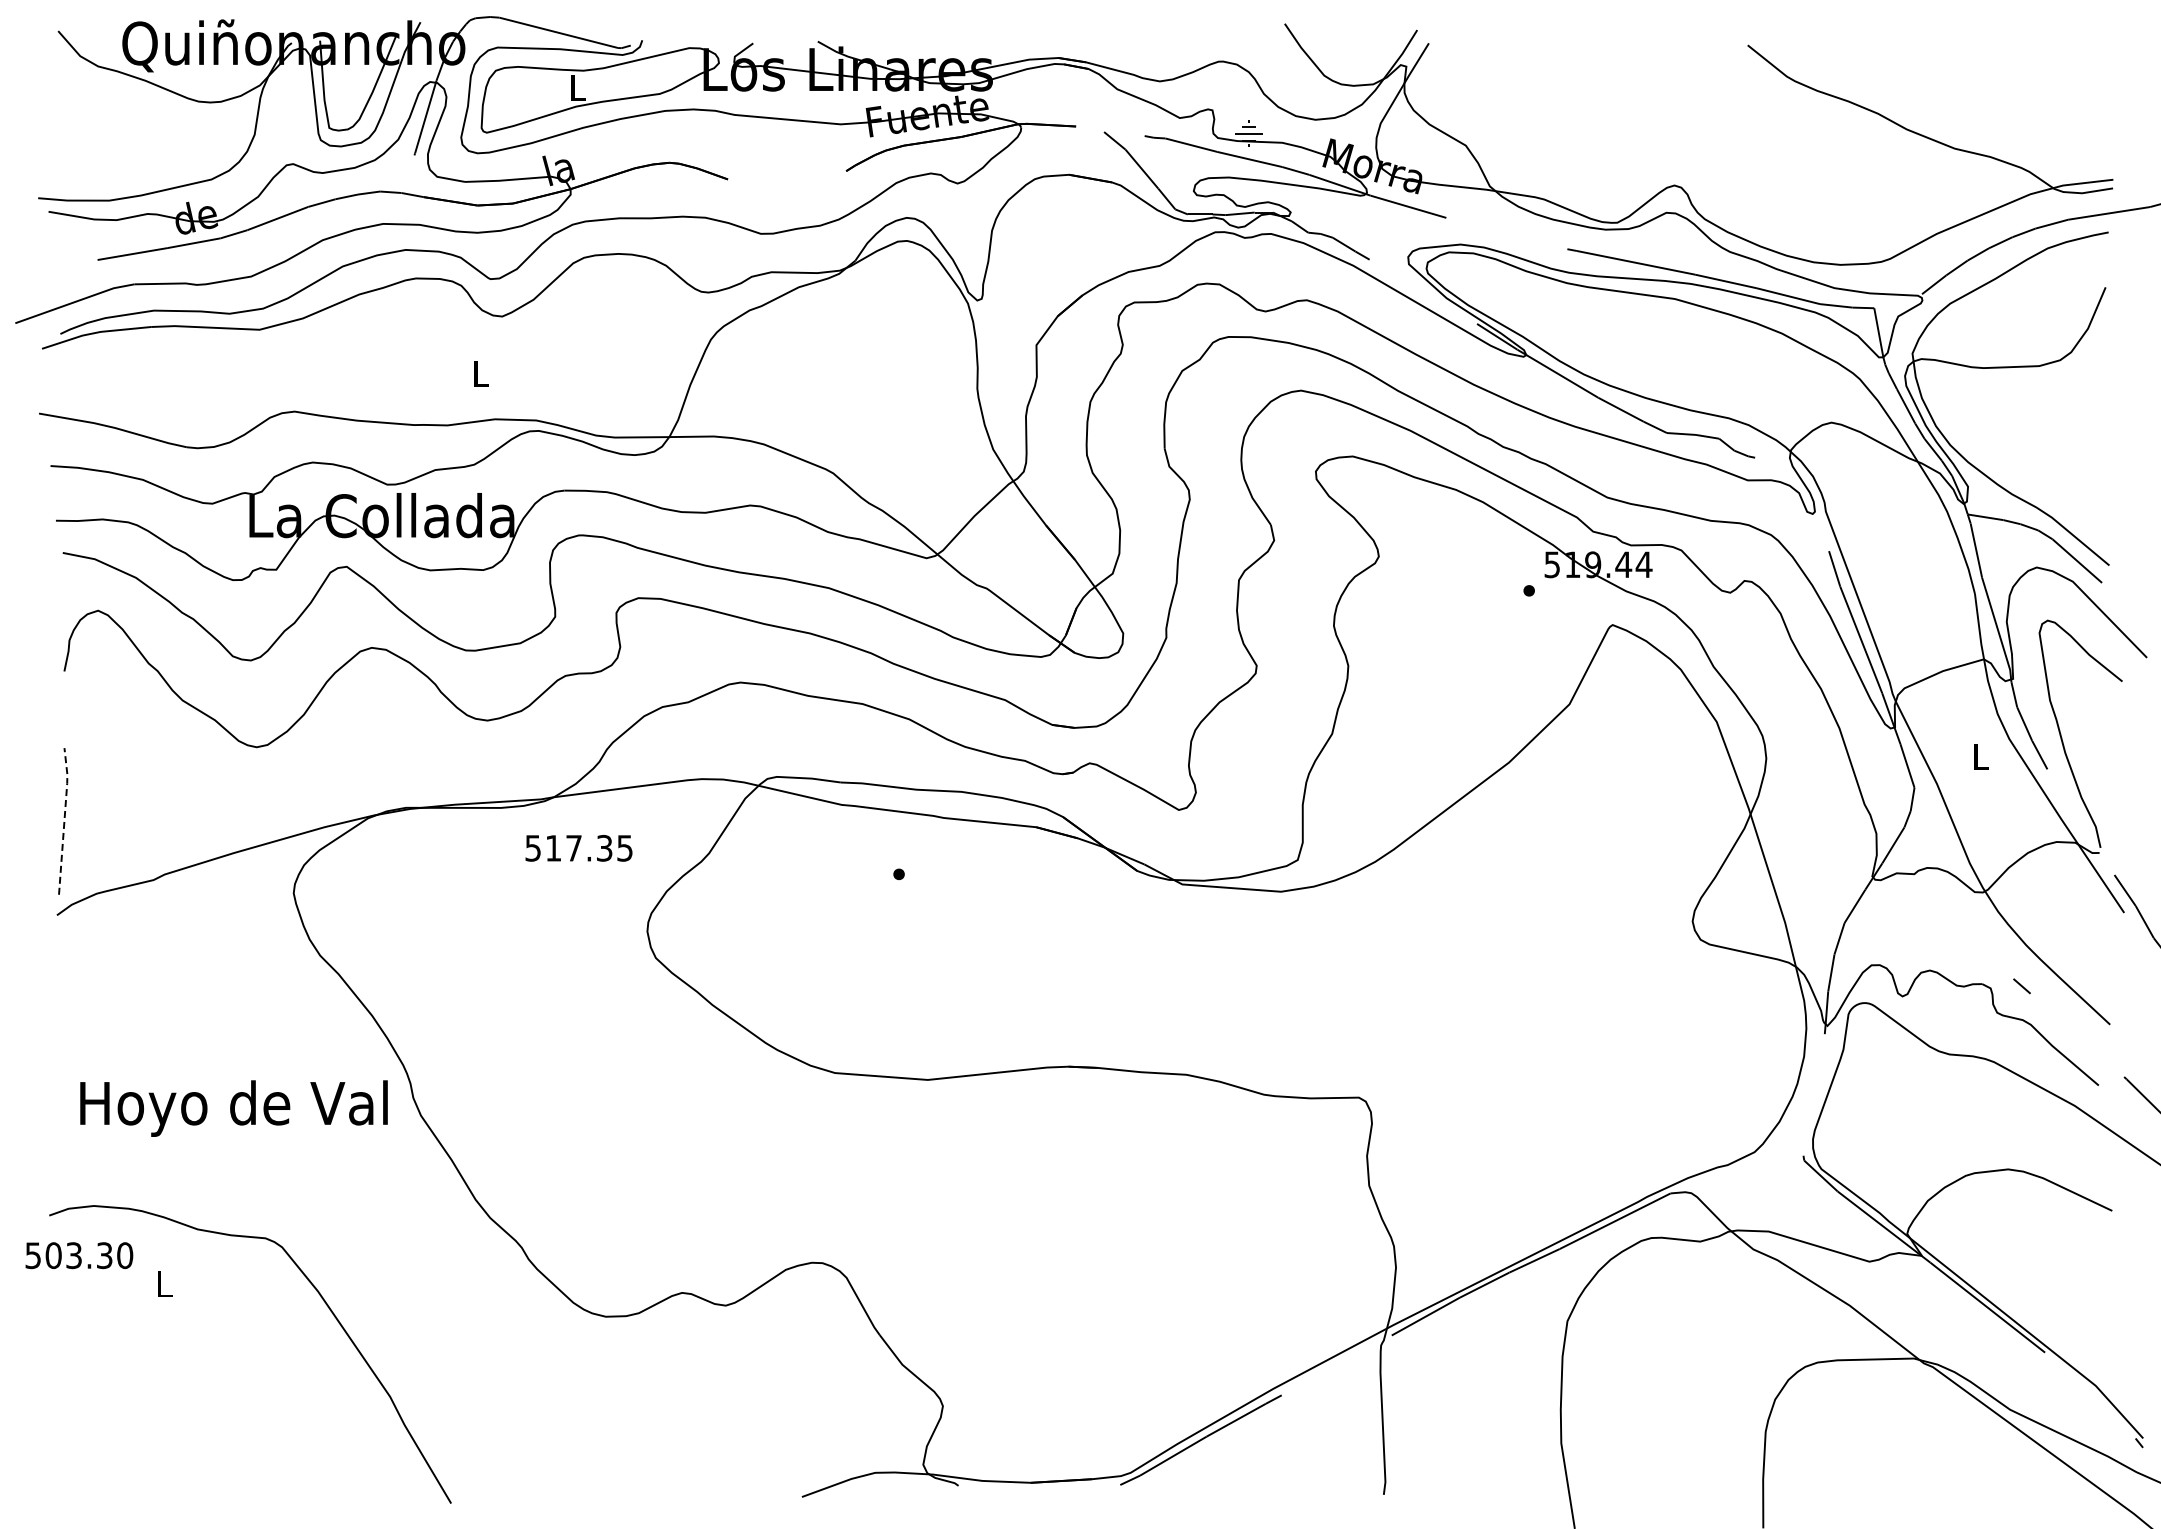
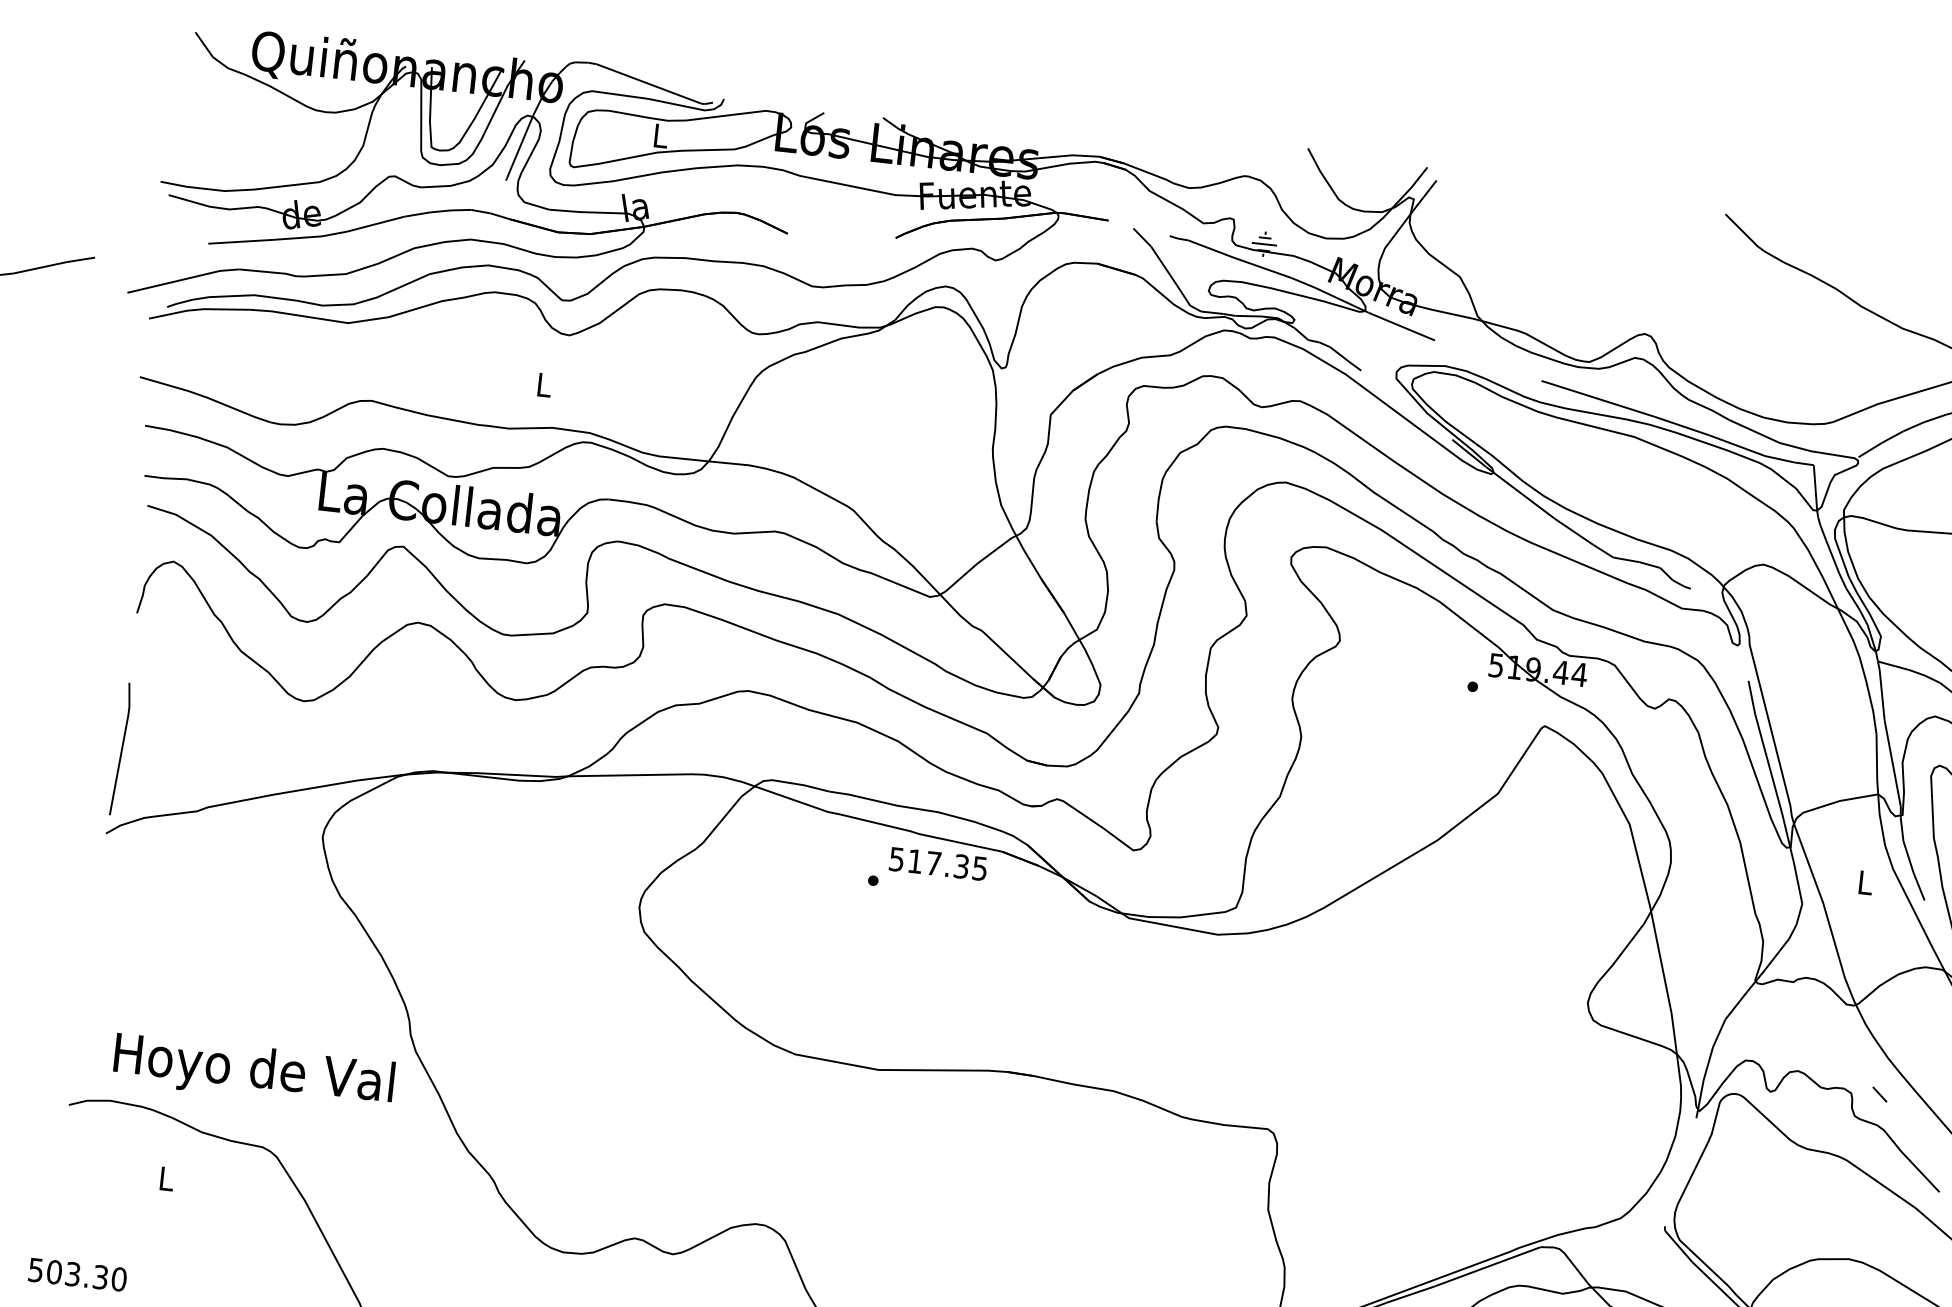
line: (64, 819) -> (122, 747), dashed -> solid
text: (578, 848) -> (937, 864), moved
text: (233, 1108) -> (253, 1072), moved
text: (79, 1255) -> (77, 1274), moved

